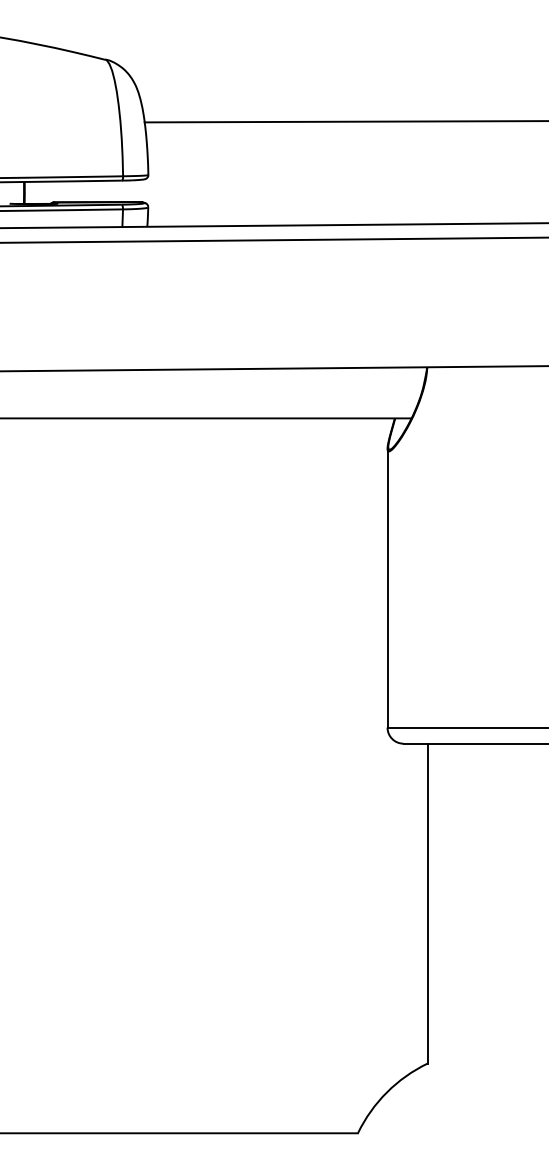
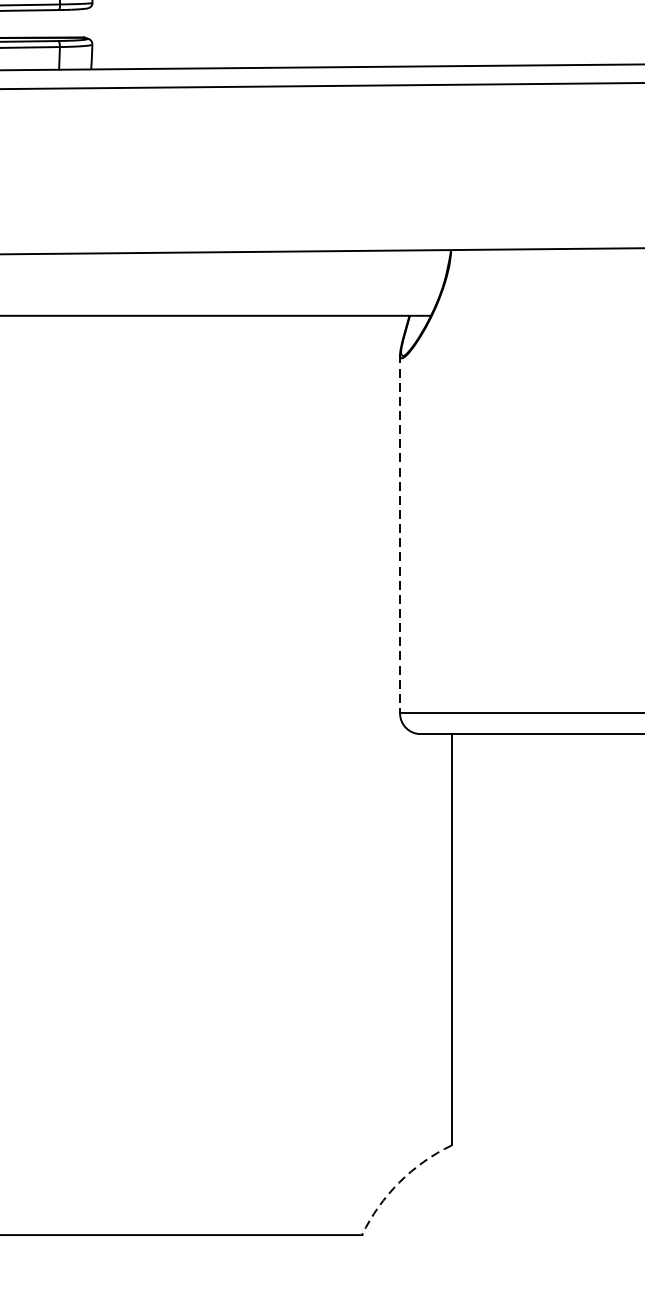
line: (387, 588) -> (400, 534), solid -> dashed
arc: (387, 1092) -> (400, 1182), solid -> dashed

